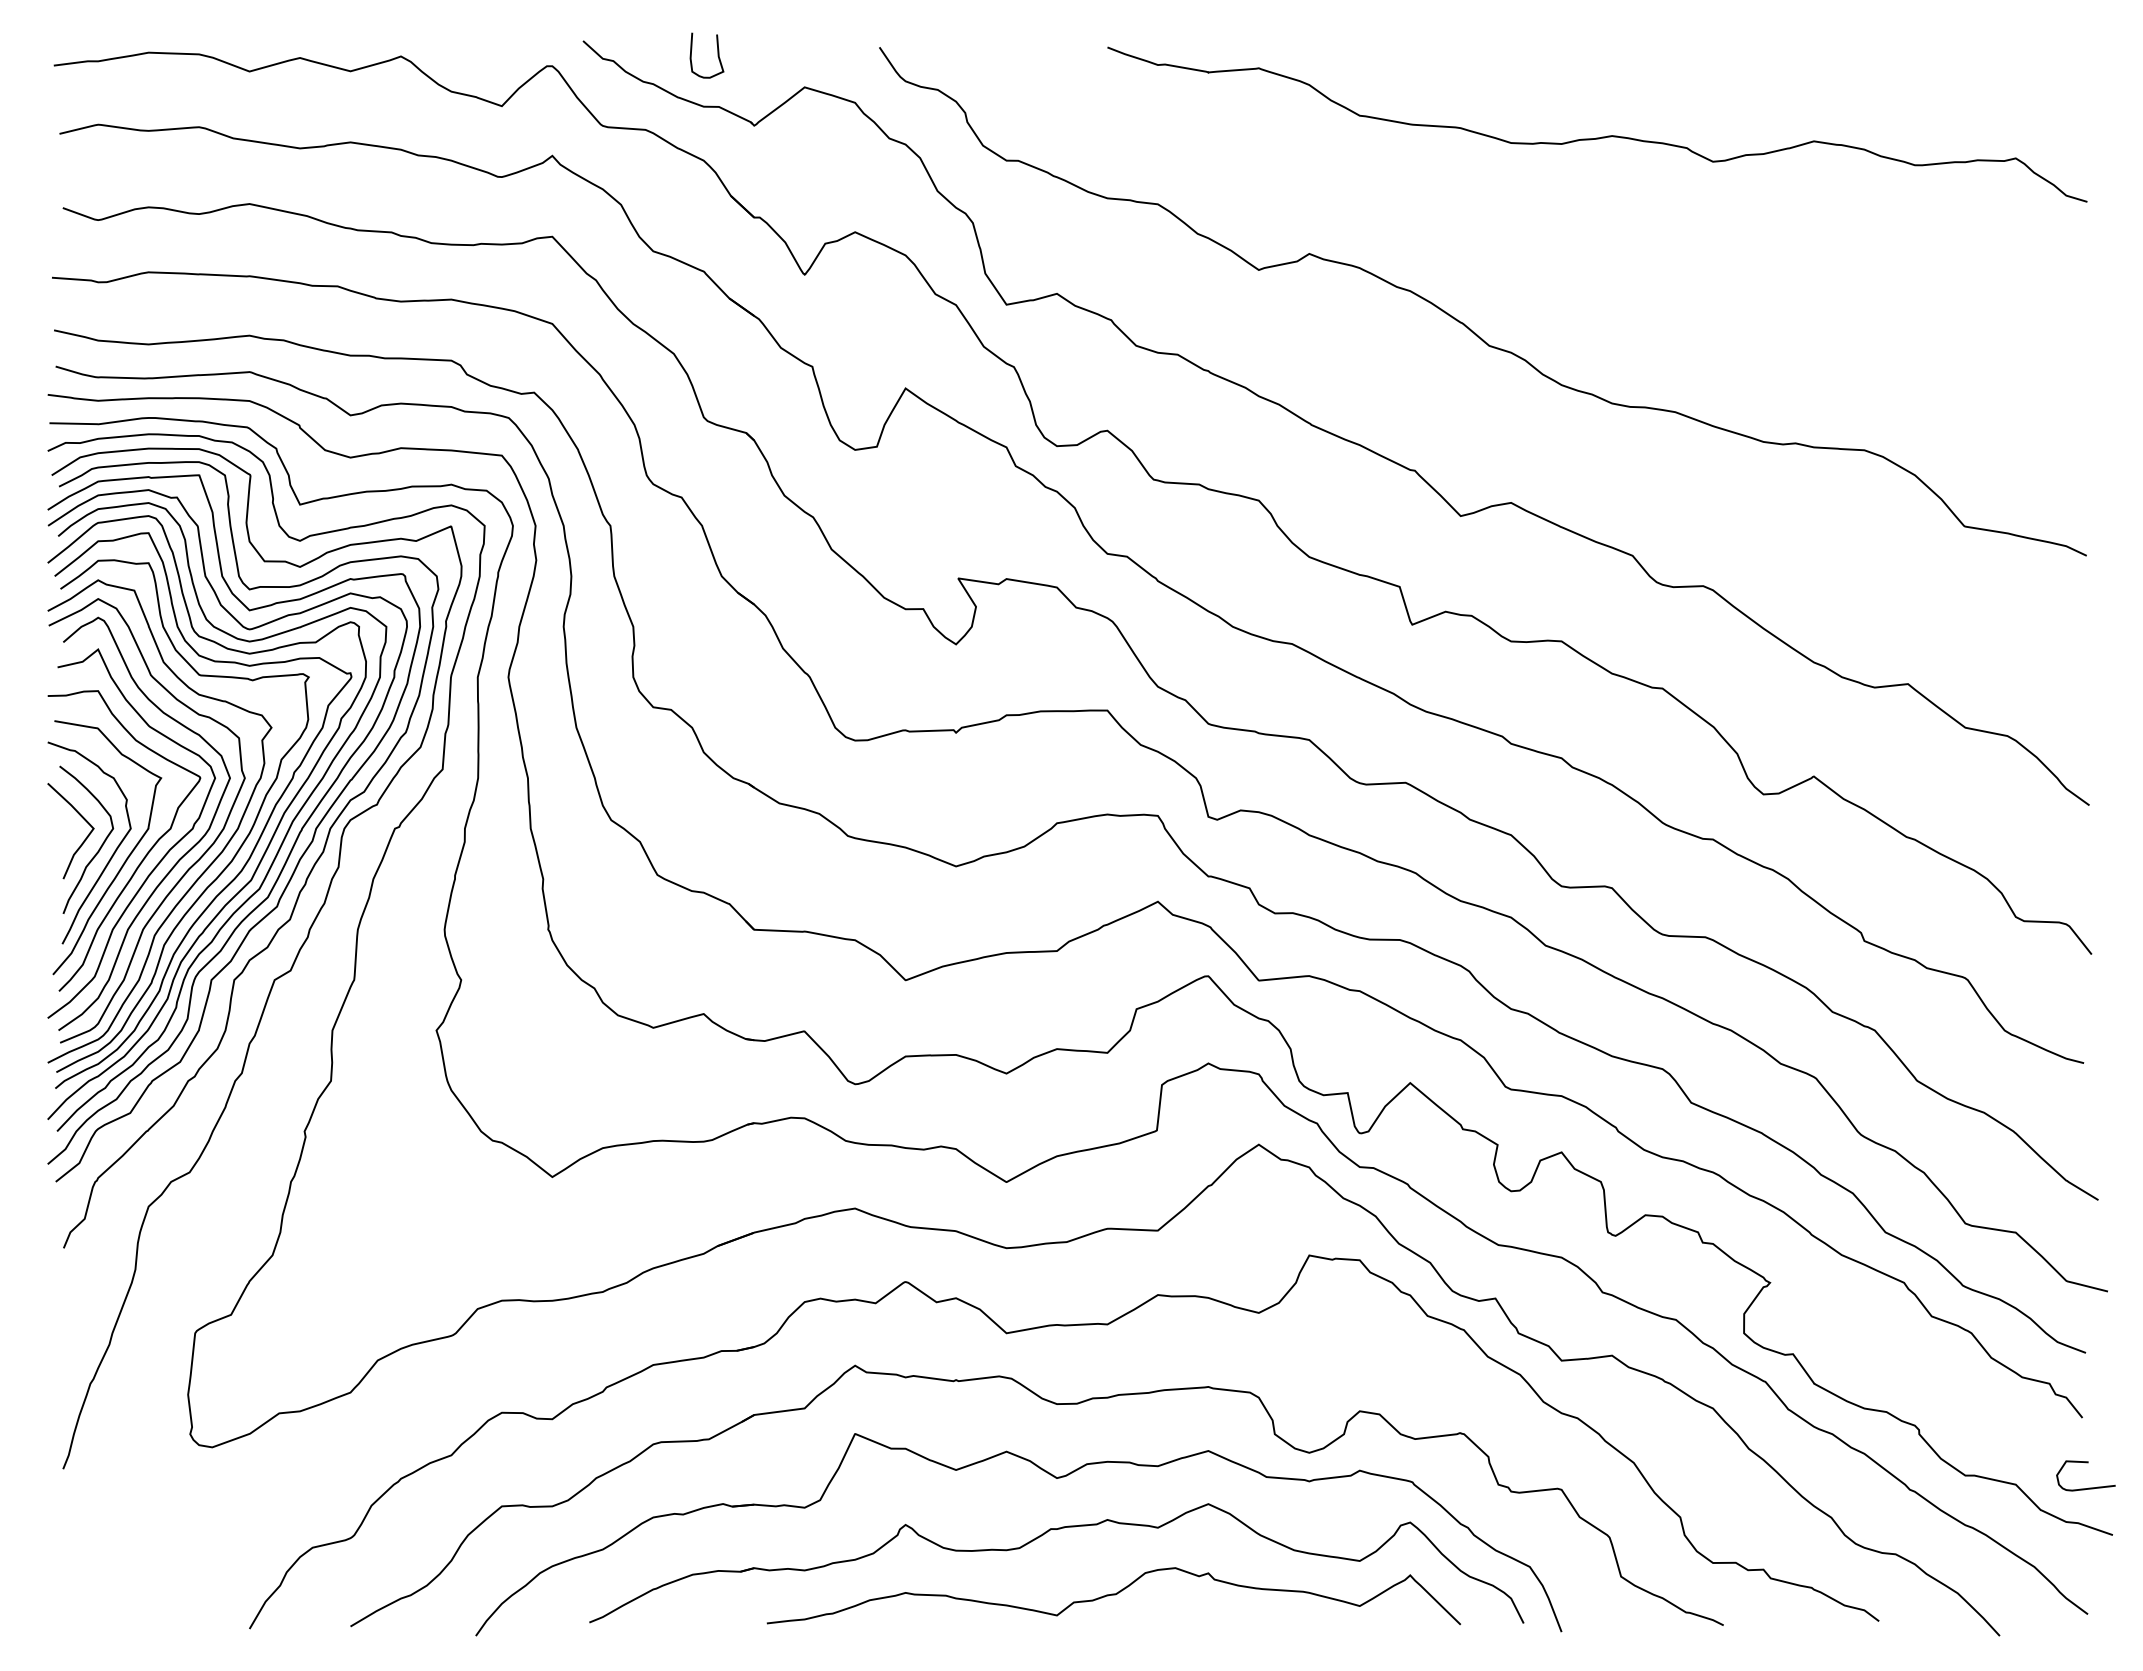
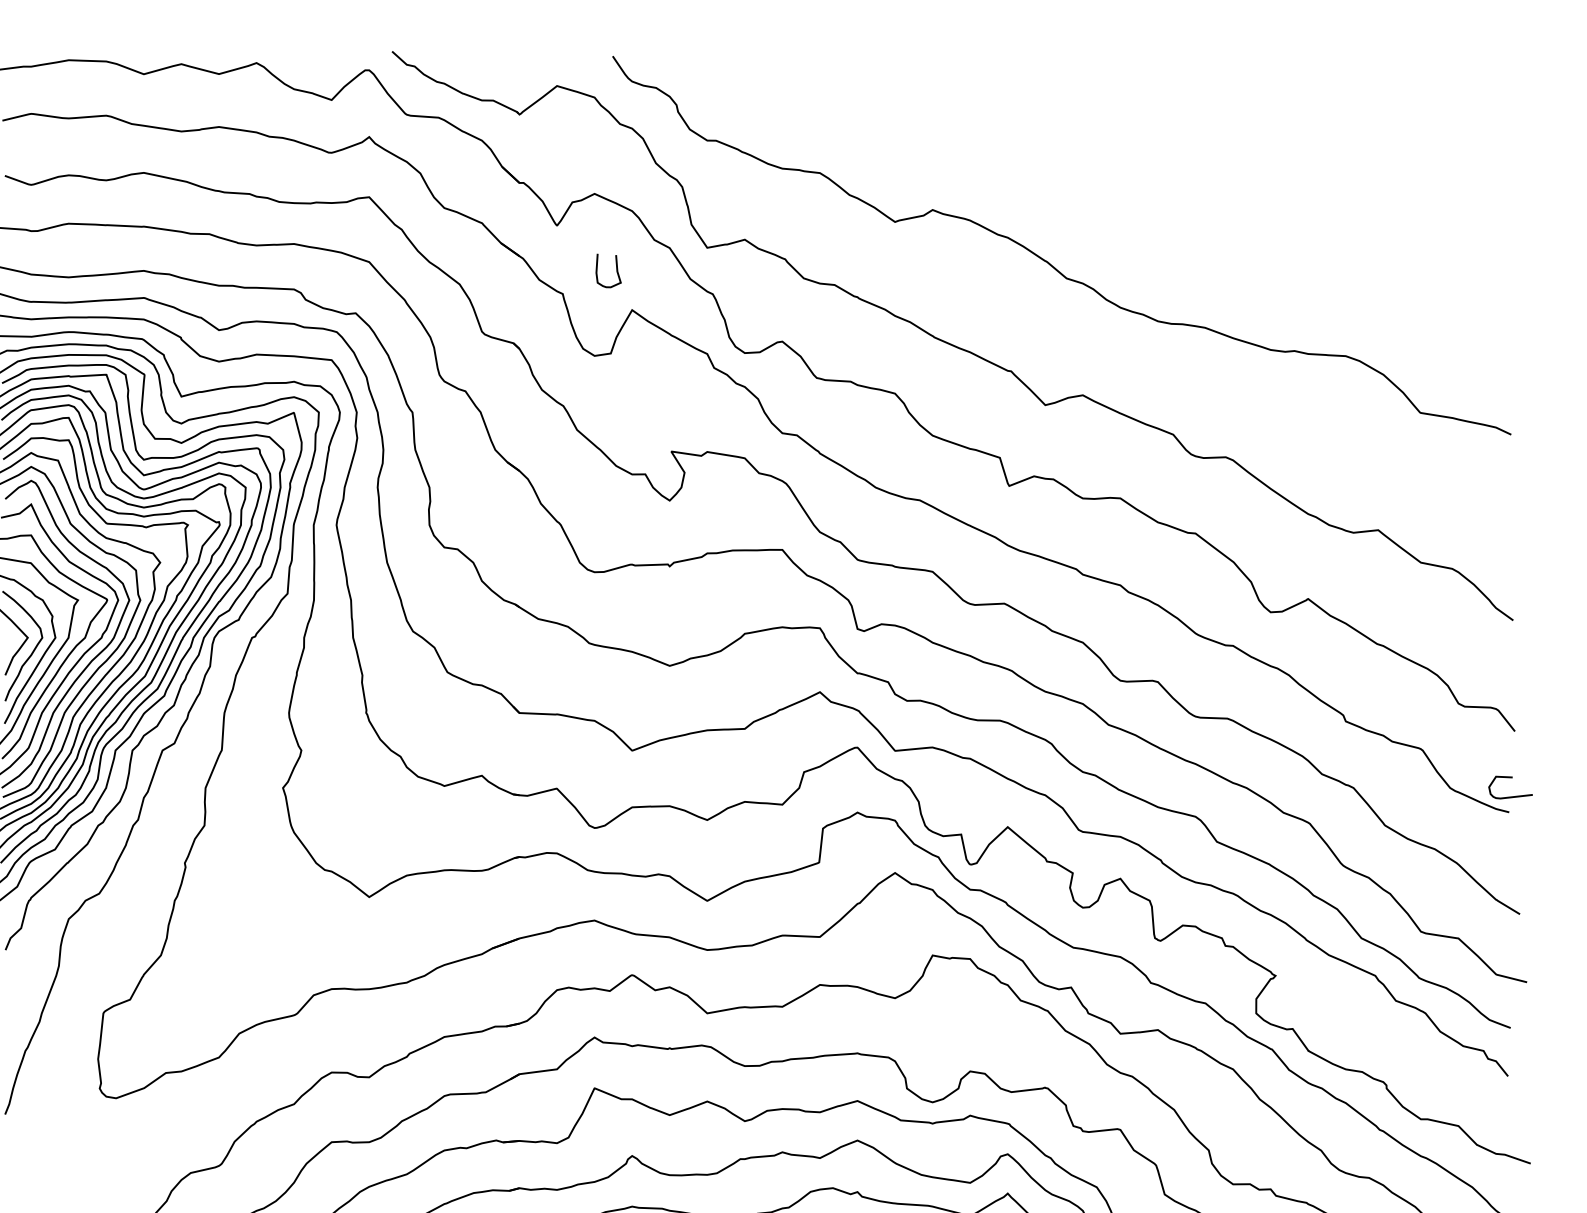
curve: (717, 55) -> (616, 270), moved
curve: (1602, 136) -> (1150, 122), removed
curve: (2085, 1463) -> (1510, 778), moved

